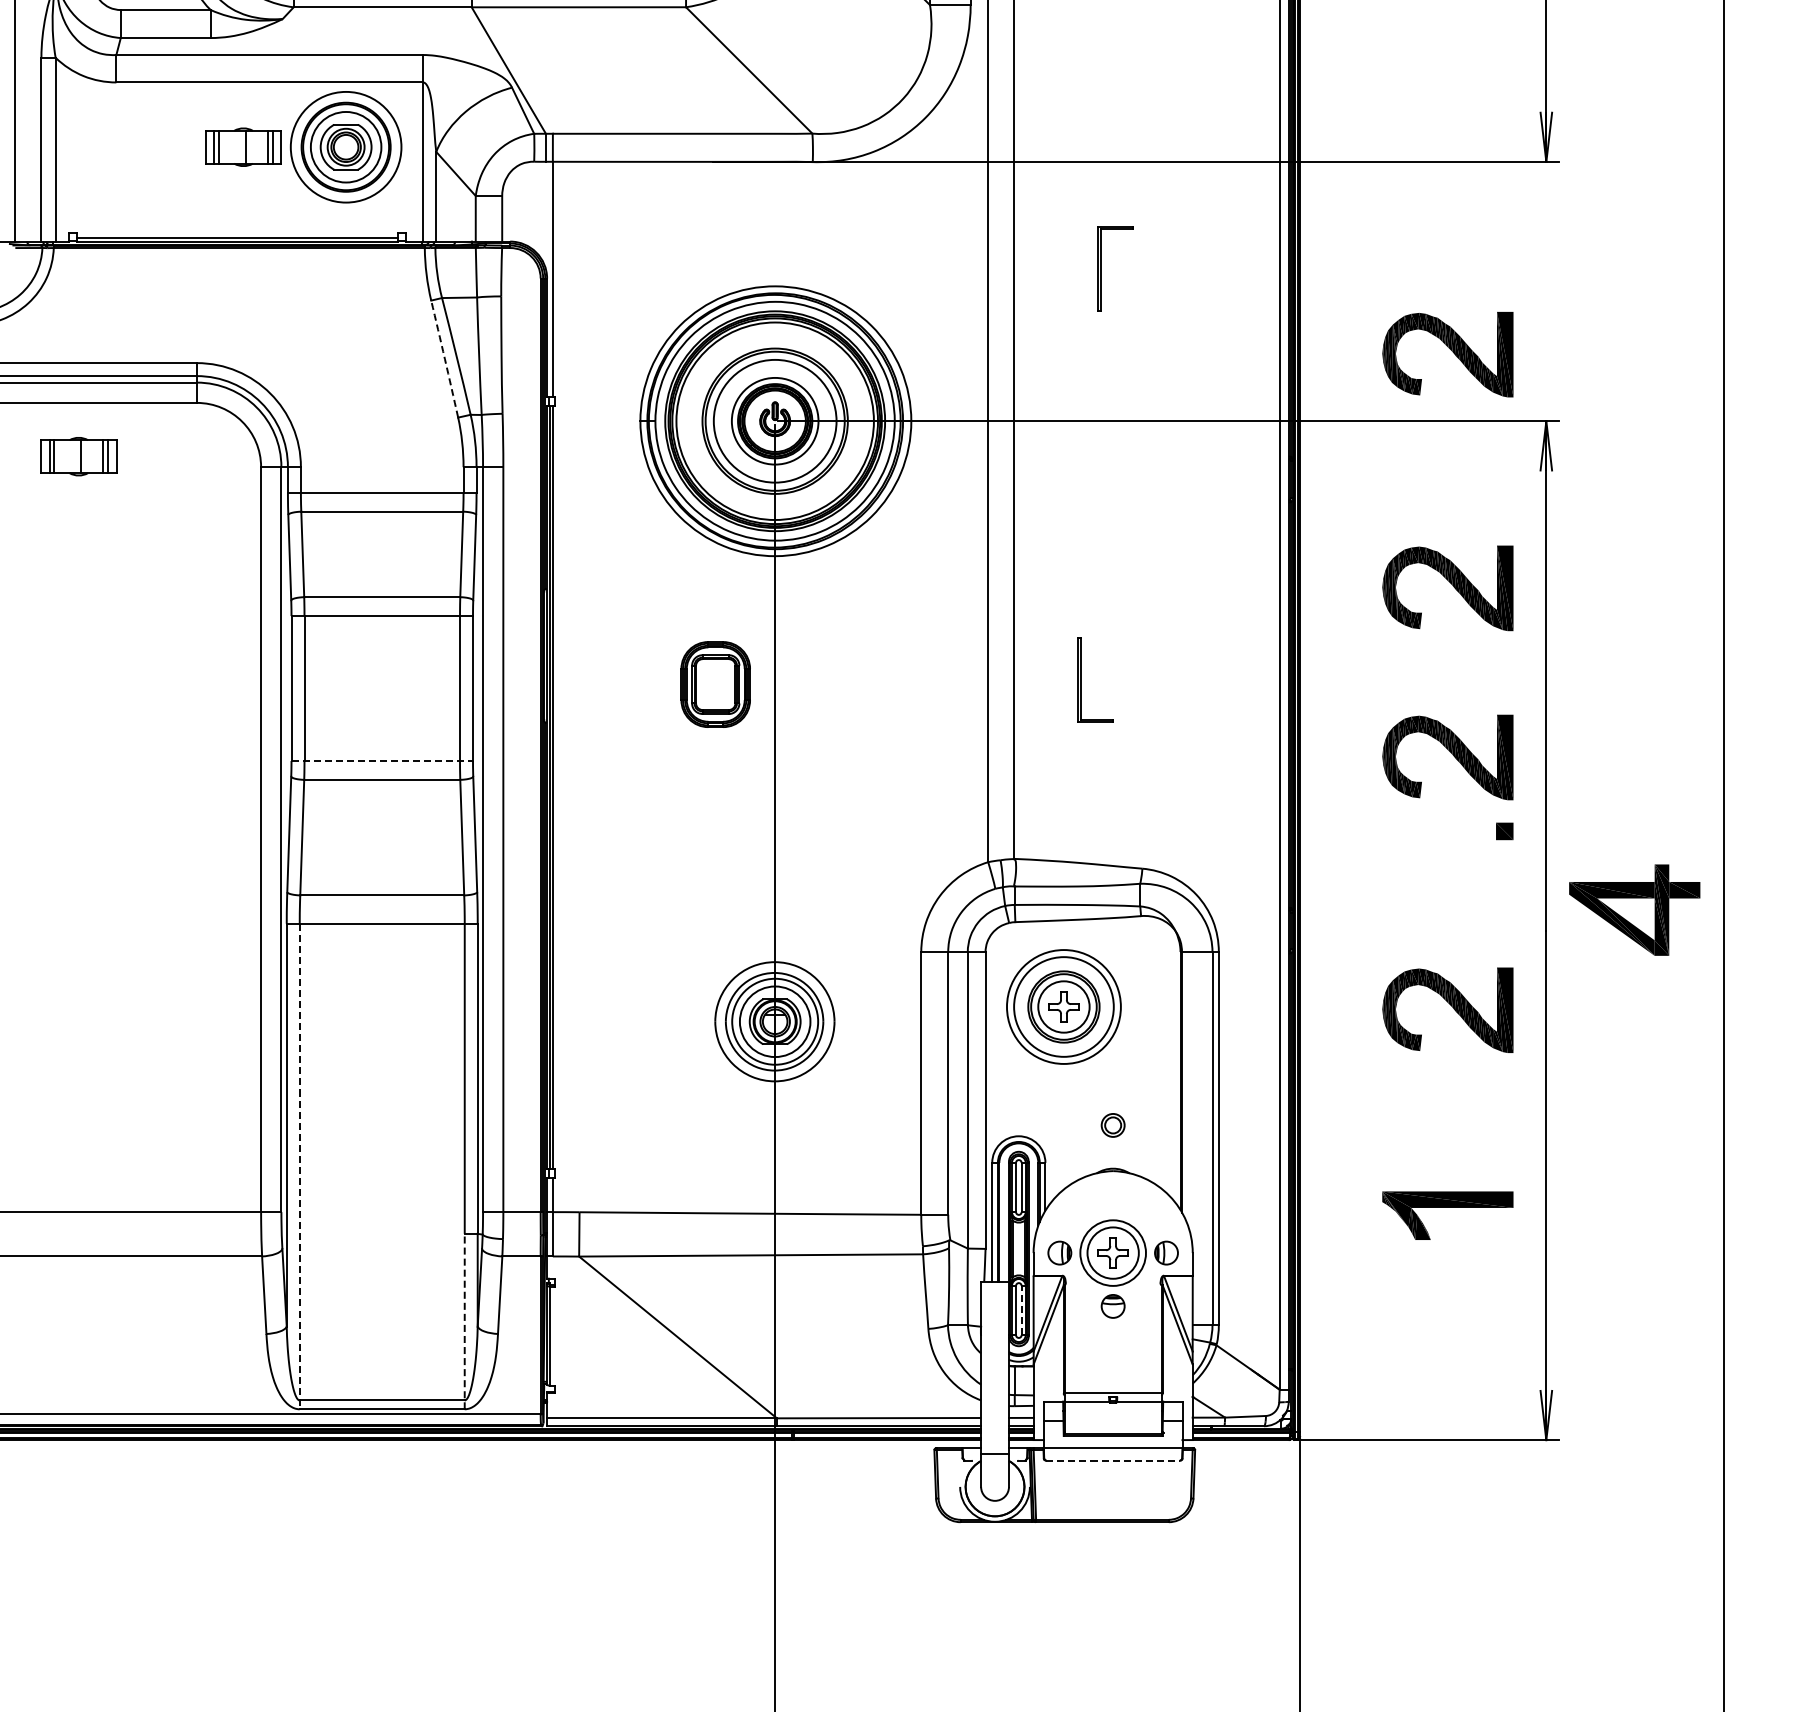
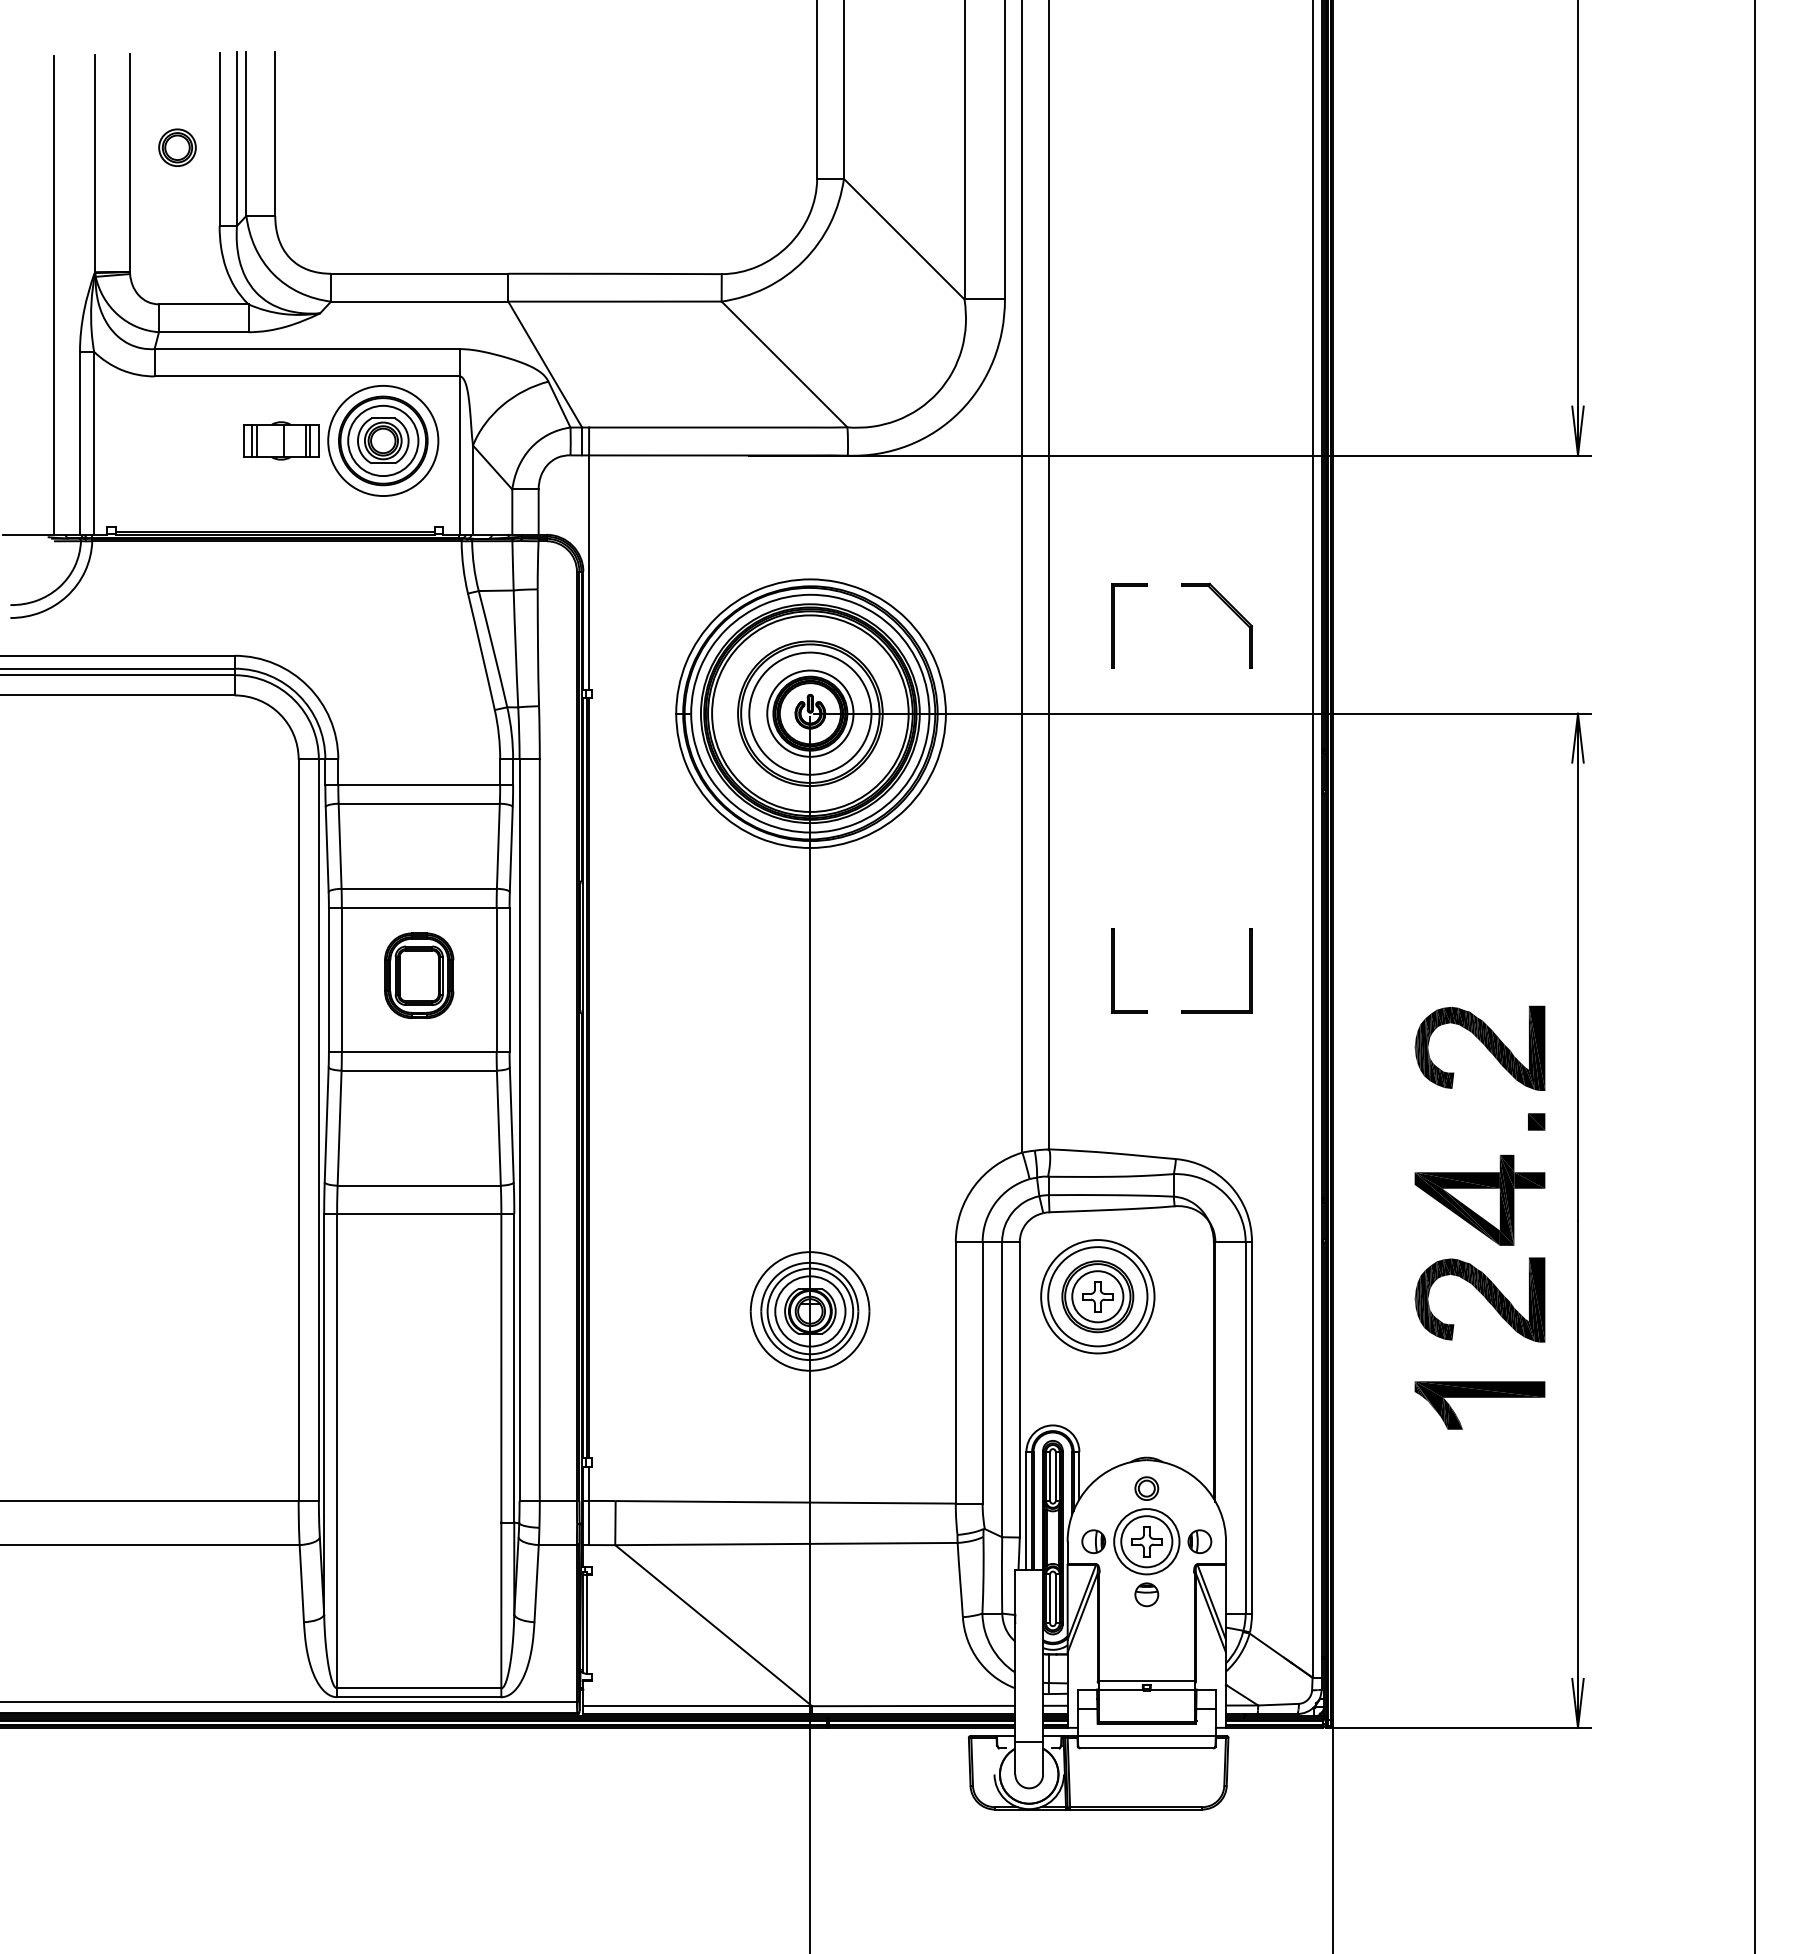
part: (1100, 268) -> (1114, 625), moved
part: (1198, 317) -> (1231, 610), added
part: (1447, 353) -> (1479, 646), removed
arc: (444, 358) -> (481, 651), dashed -> solid
part: (79, 456) -> (117, 748), removed
part: (1447, 587) -> (1479, 879), removed
part: (1216, 679) -> (1249, 970), added
part: (716, 684) -> (419, 975), moved
line: (382, 760) -> (419, 1051), dashed -> solid
part: (1634, 909) -> (1479, 1199), moved
part: (1112, 1125) -> (1146, 1488), moved
line: (300, 1166) -> (337, 1455), dashed -> solid
part: (1447, 1207) -> (1479, 1397), moved
line: (1021, 1310) -> (1055, 1598), dashed -> solid
line: (464, 1321) -> (501, 1609), dashed -> solid
line: (1112, 1460) -> (1146, 1748), dashed -> solid

